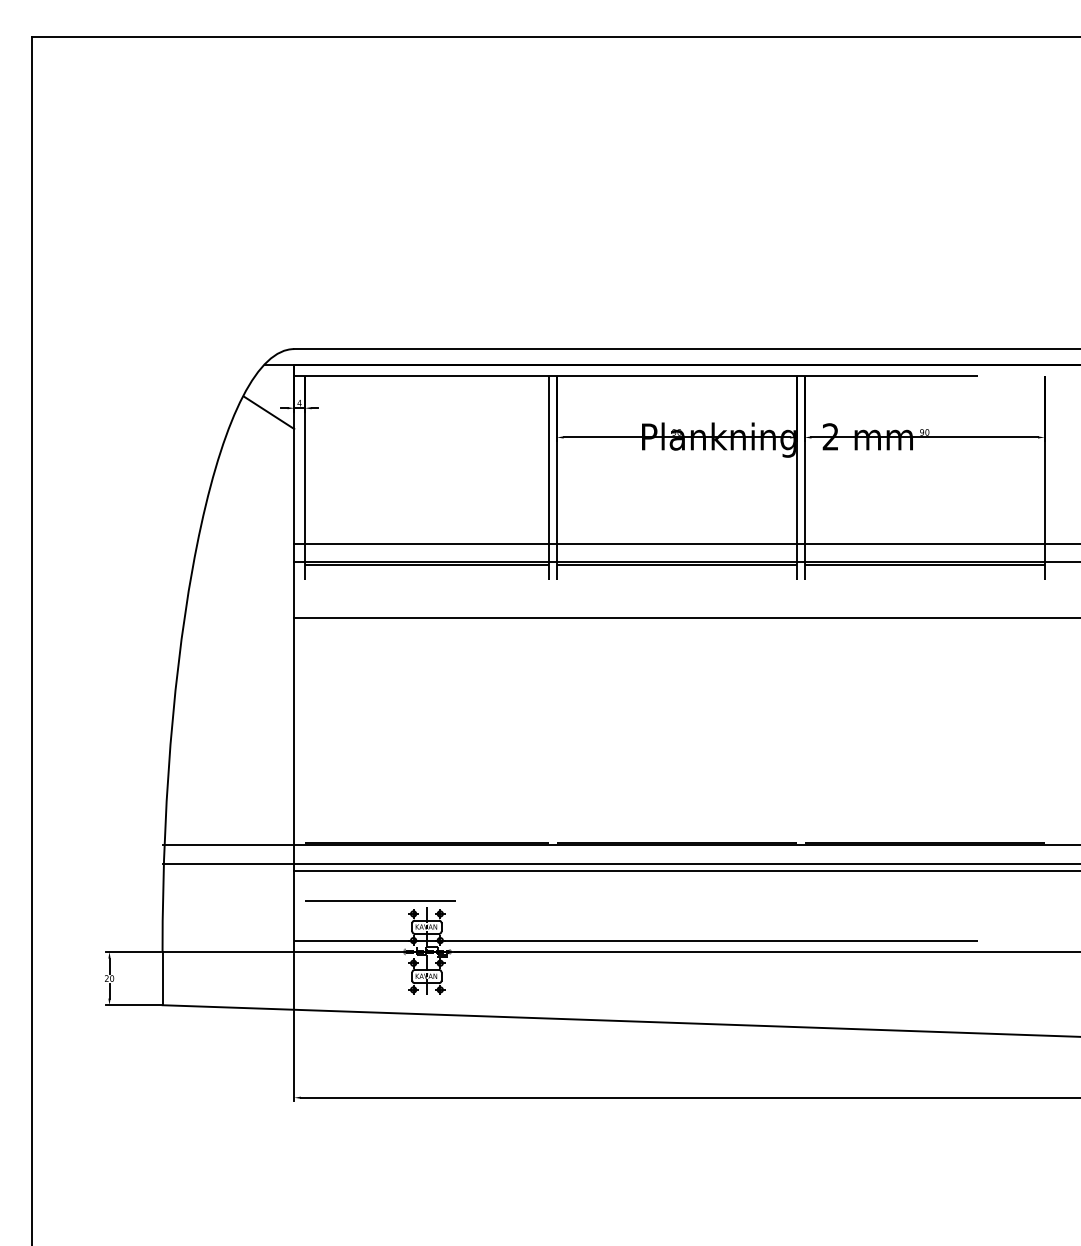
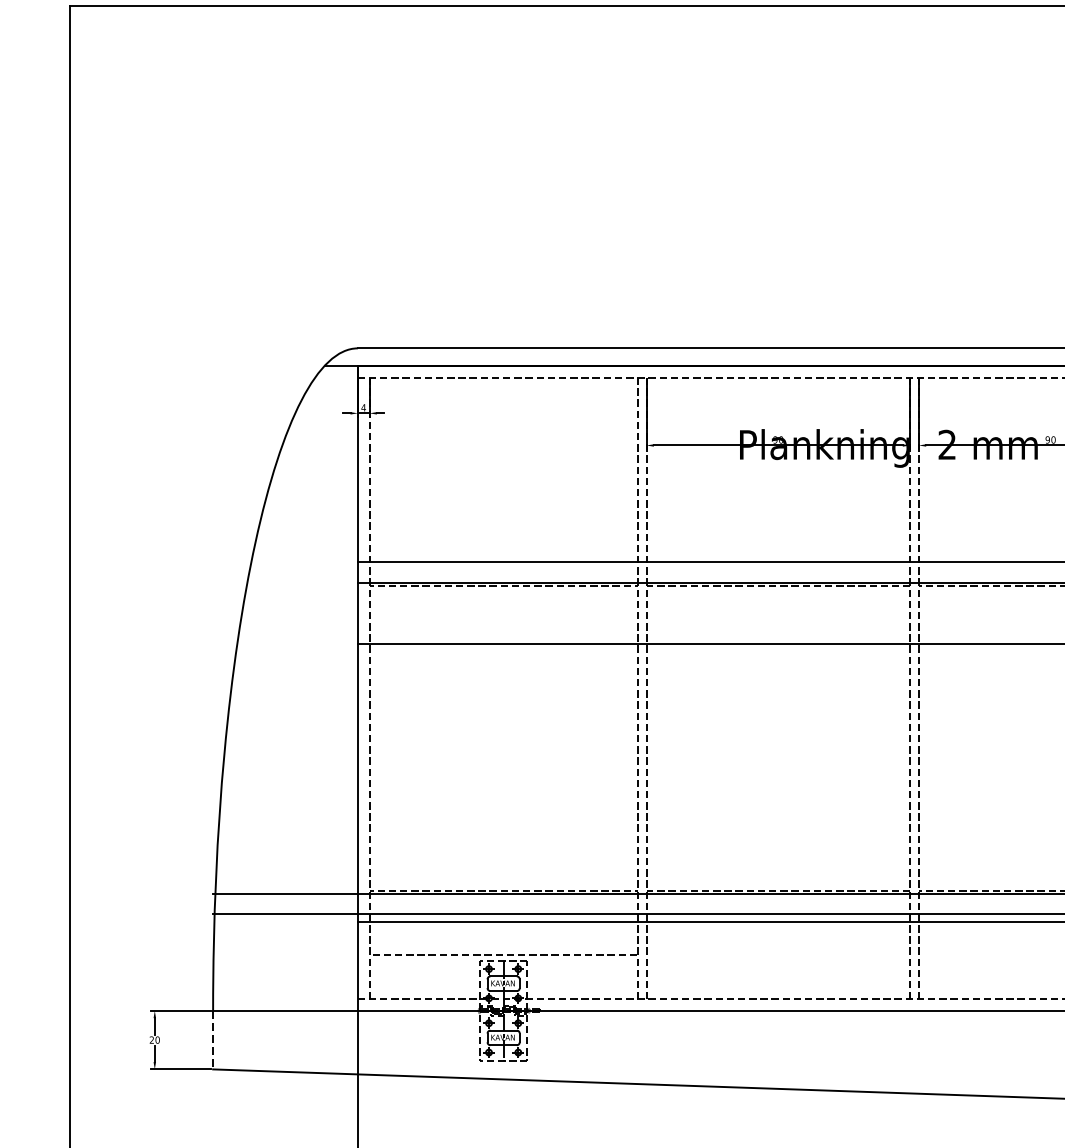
line: (268, 412) -> (329, 418), removed
line: (162, 978) -> (213, 1040), solid -> dashed

